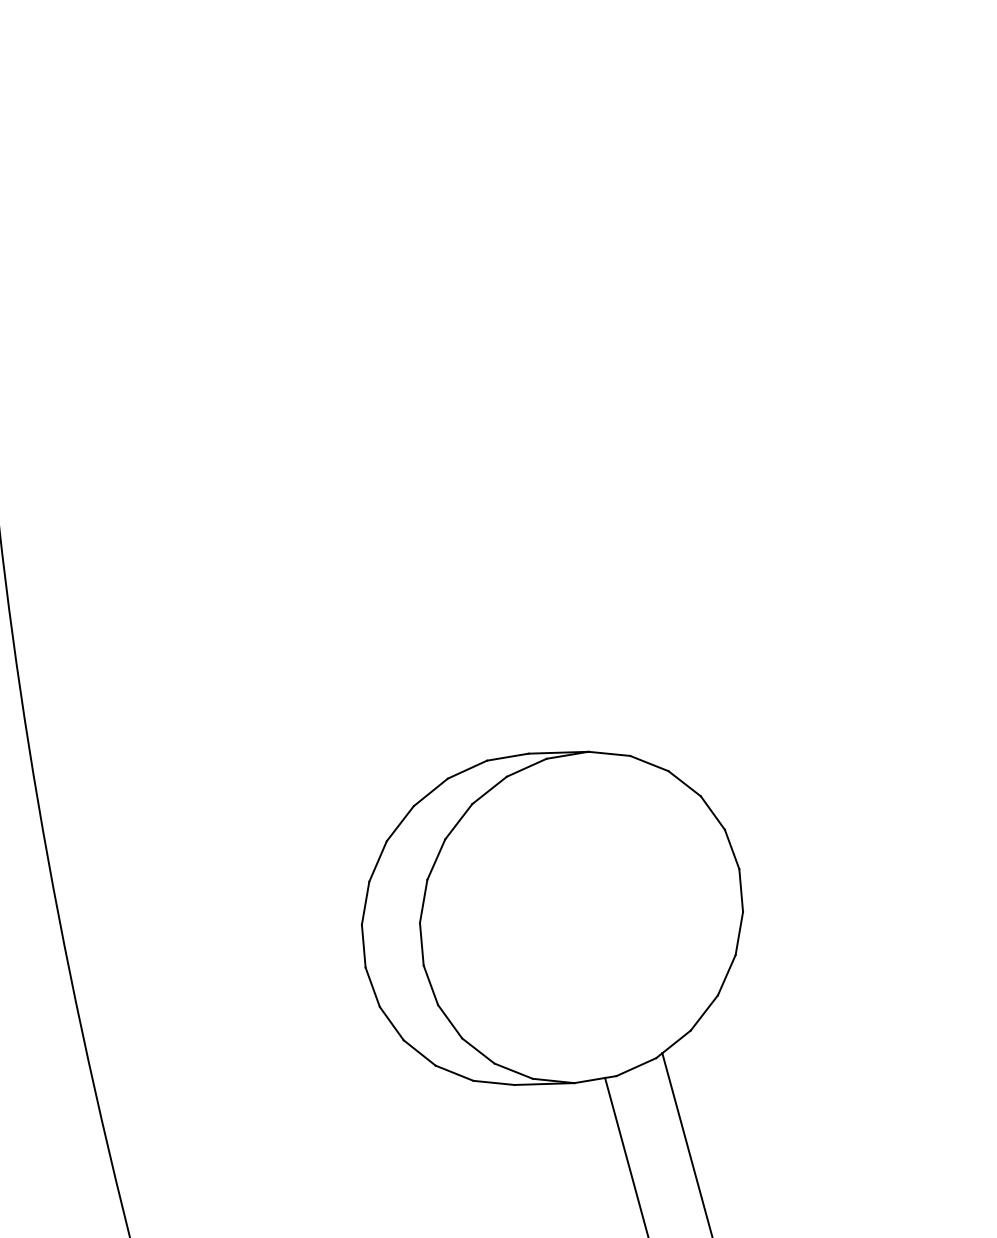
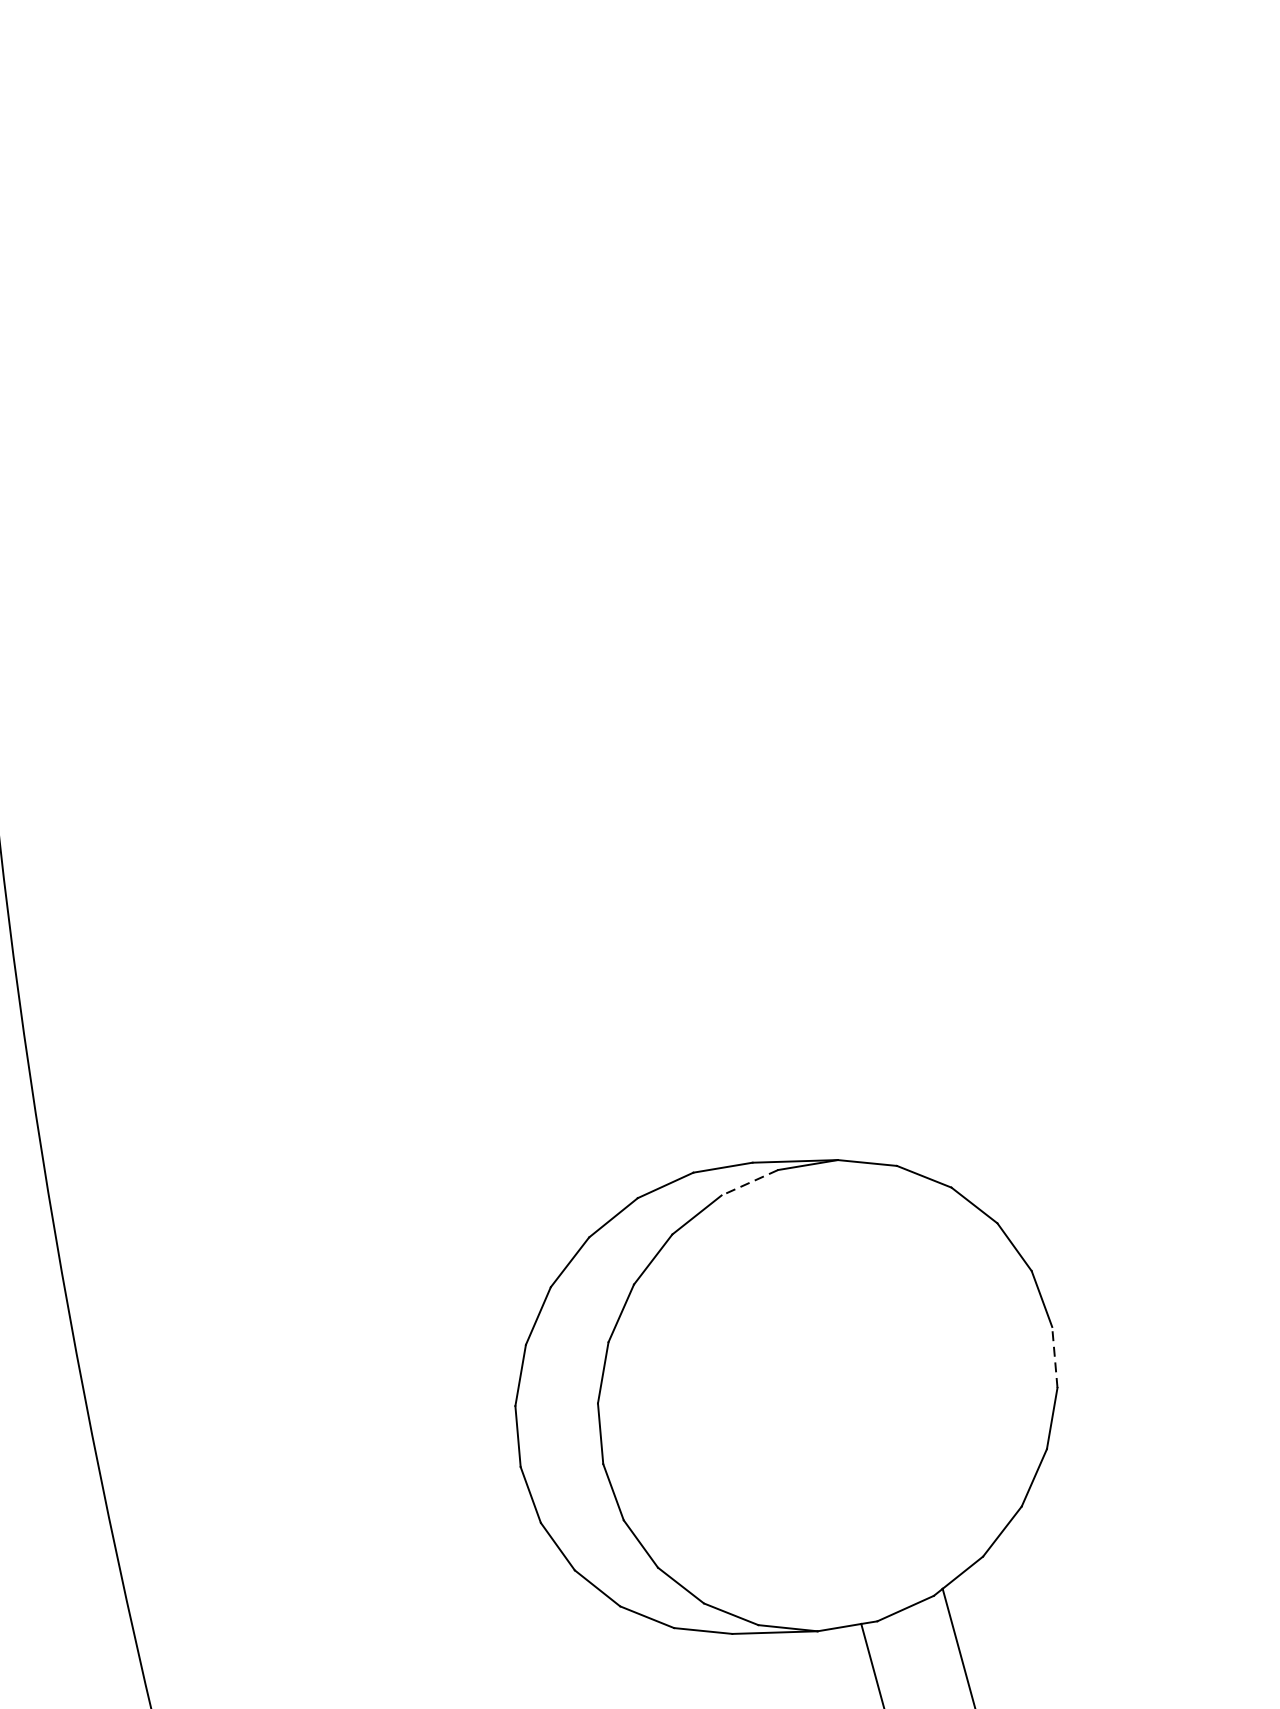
line: (526, 767) -> (749, 1182), solid -> dashed
line: (741, 890) -> (1055, 1357), solid -> dashed

